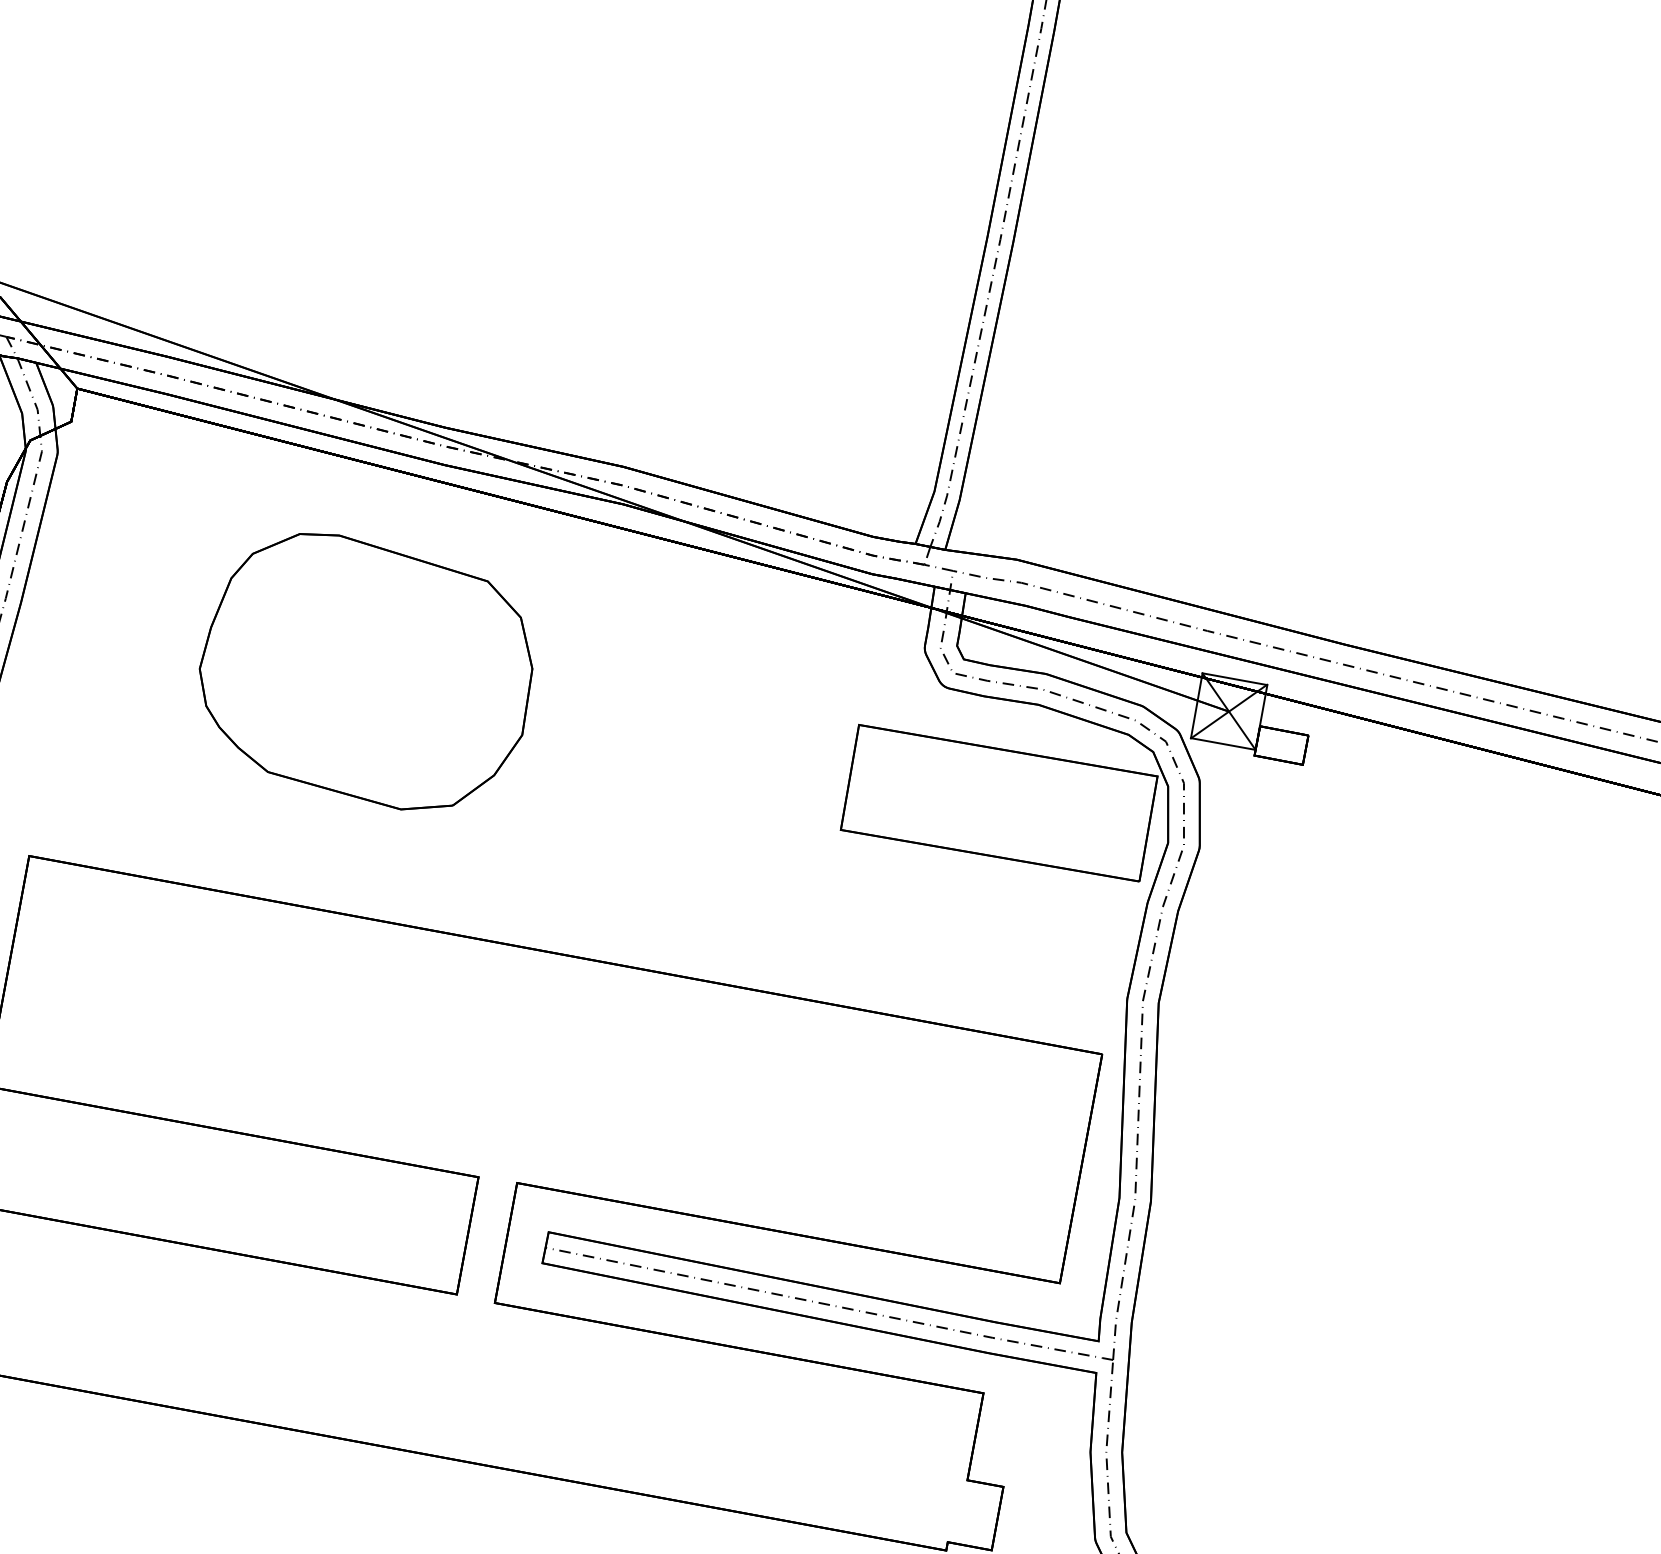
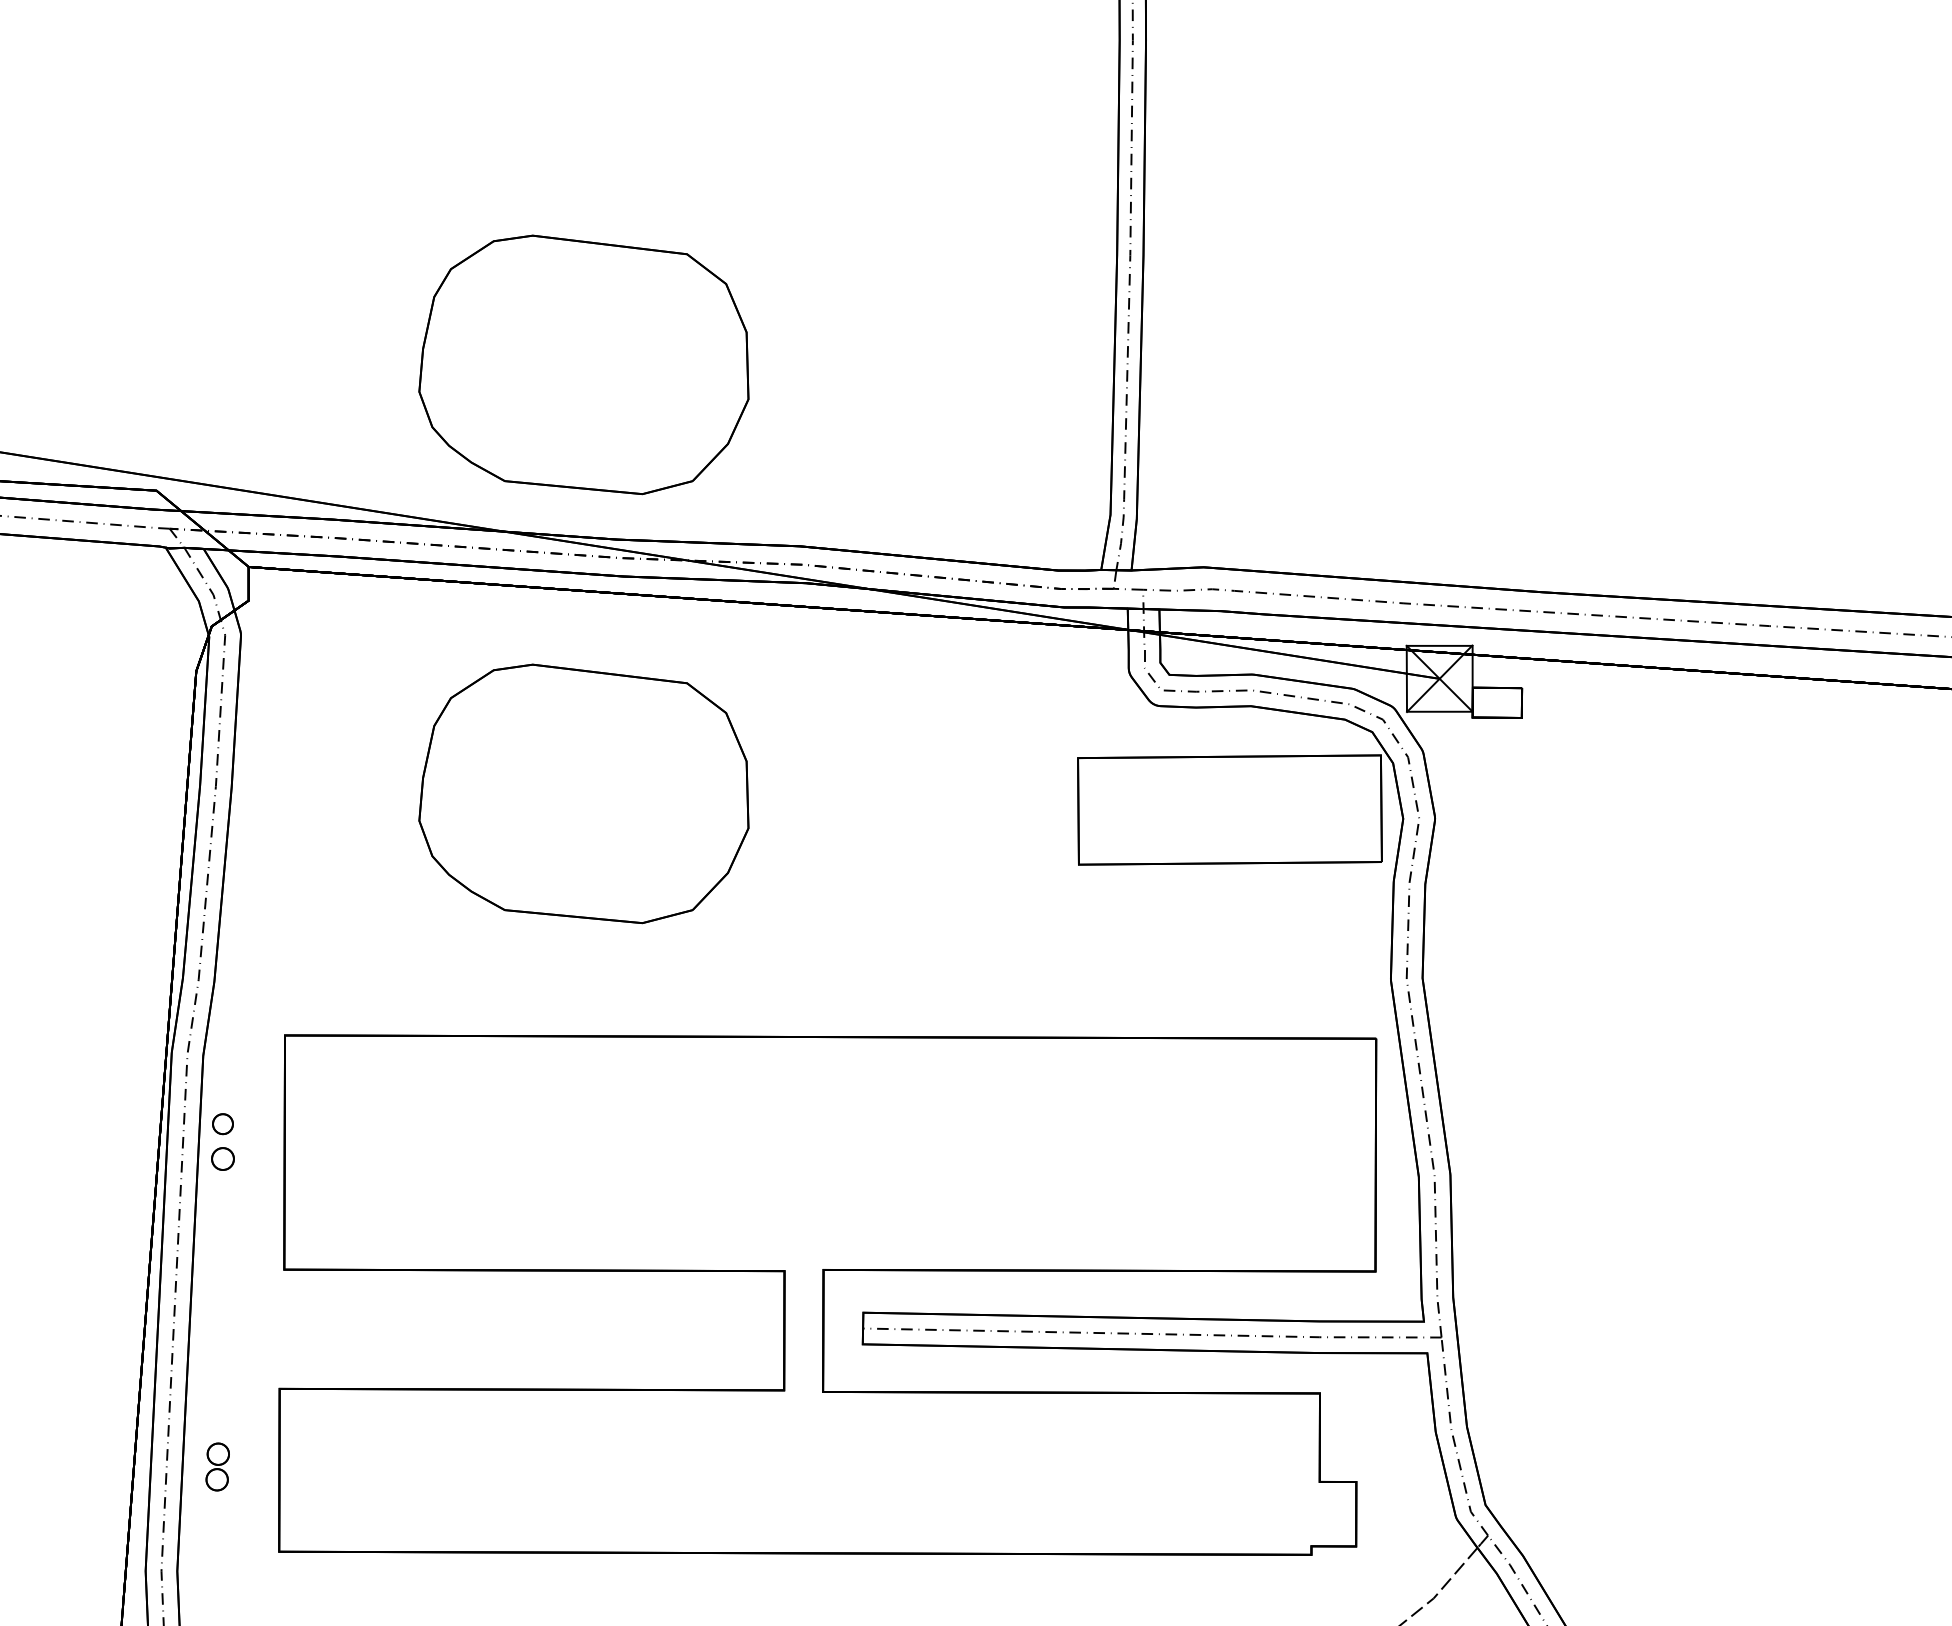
part: (442, 249) -> (583, 364), added

